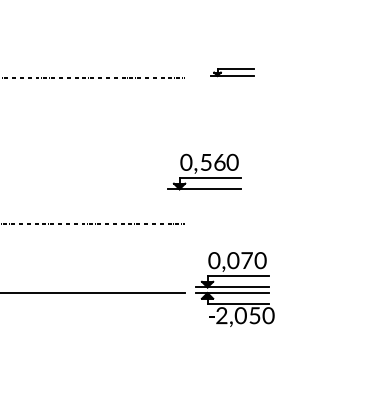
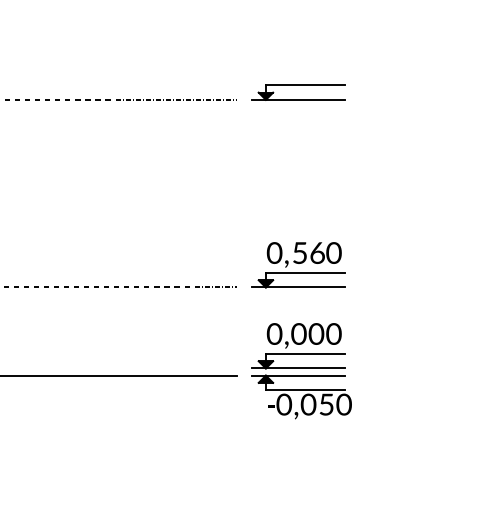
part: (232, 72) -> (297, 92), size x1.67
part: (204, 171) -> (297, 264), moved
text: (247, 260) -> (317, 333), 0,070 -> 0,000
text: (221, 315) -> (283, 404), 2,0 -> 0,0

